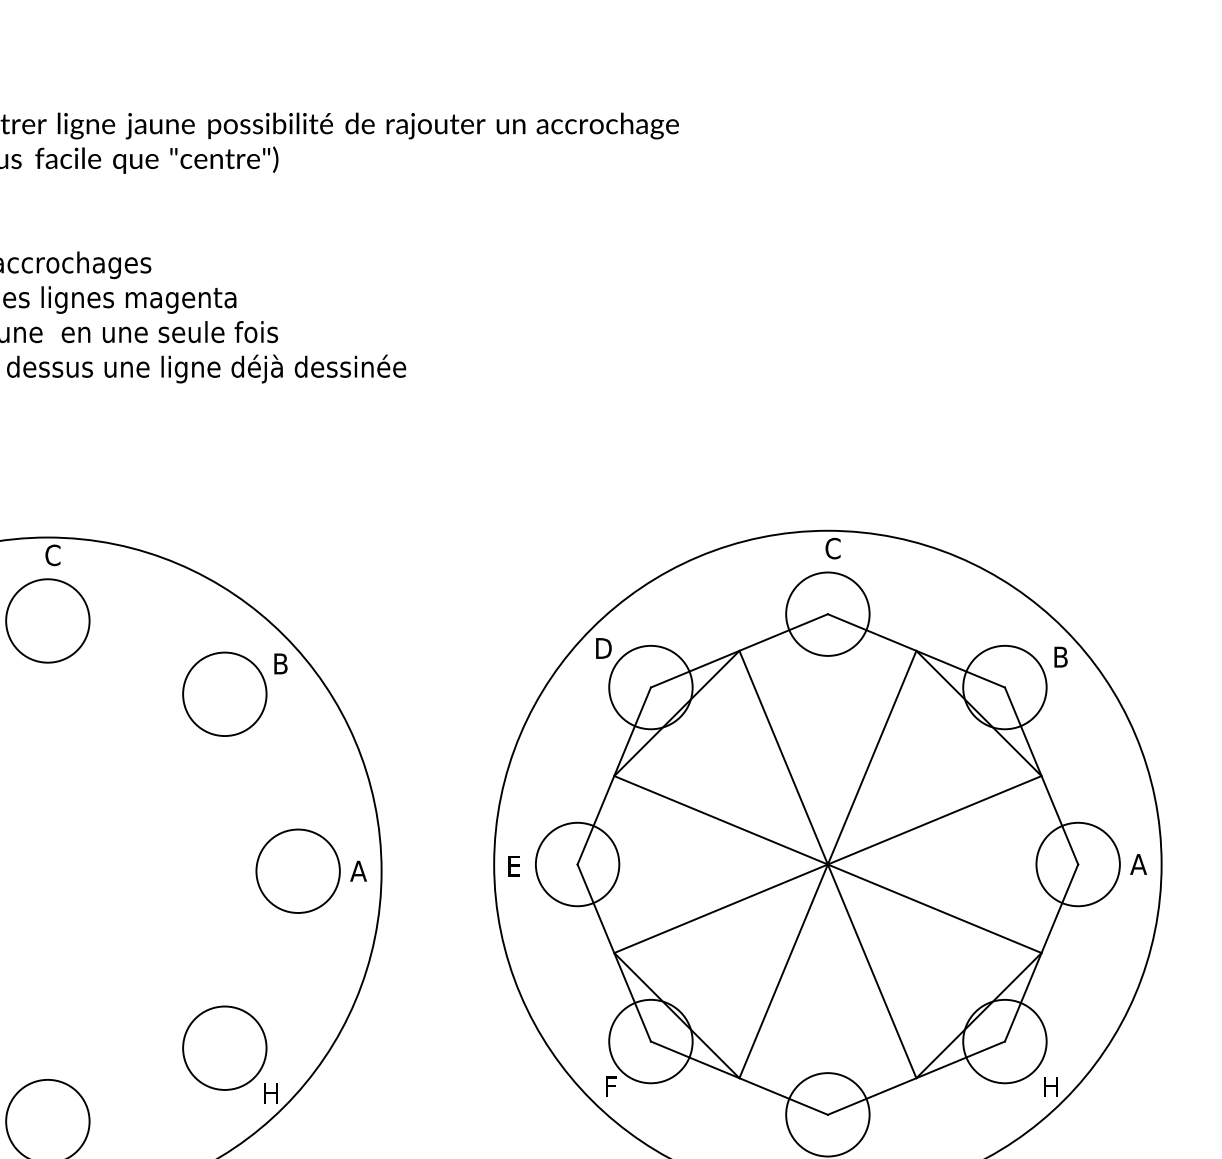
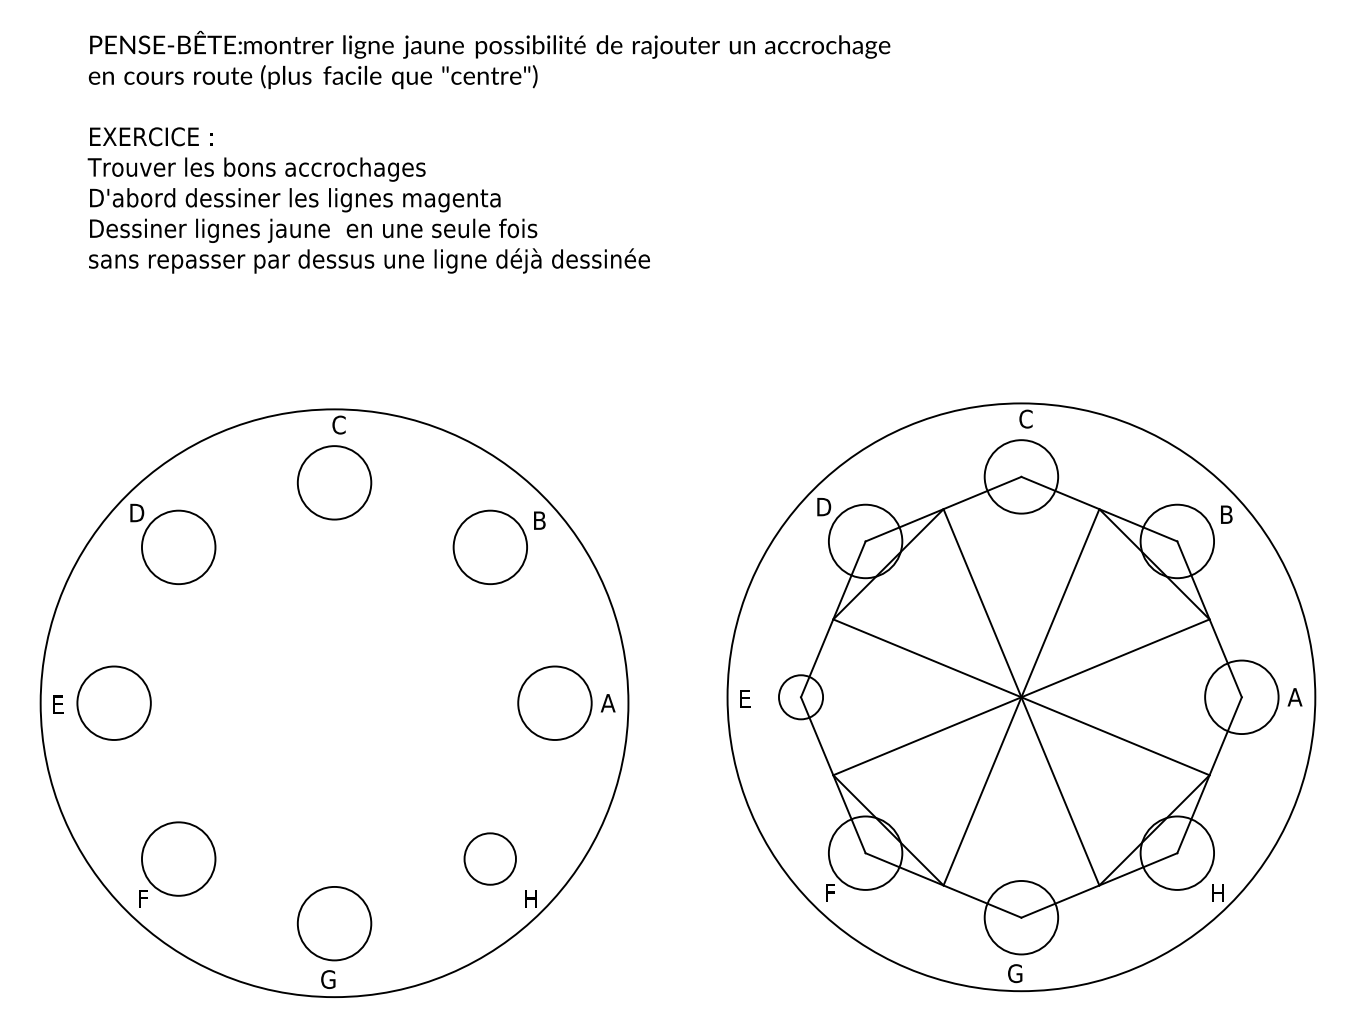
circle: (577, 864) -> (800, 697), size x0.6
circle: (223, 1047) -> (489, 858), size x0.7

